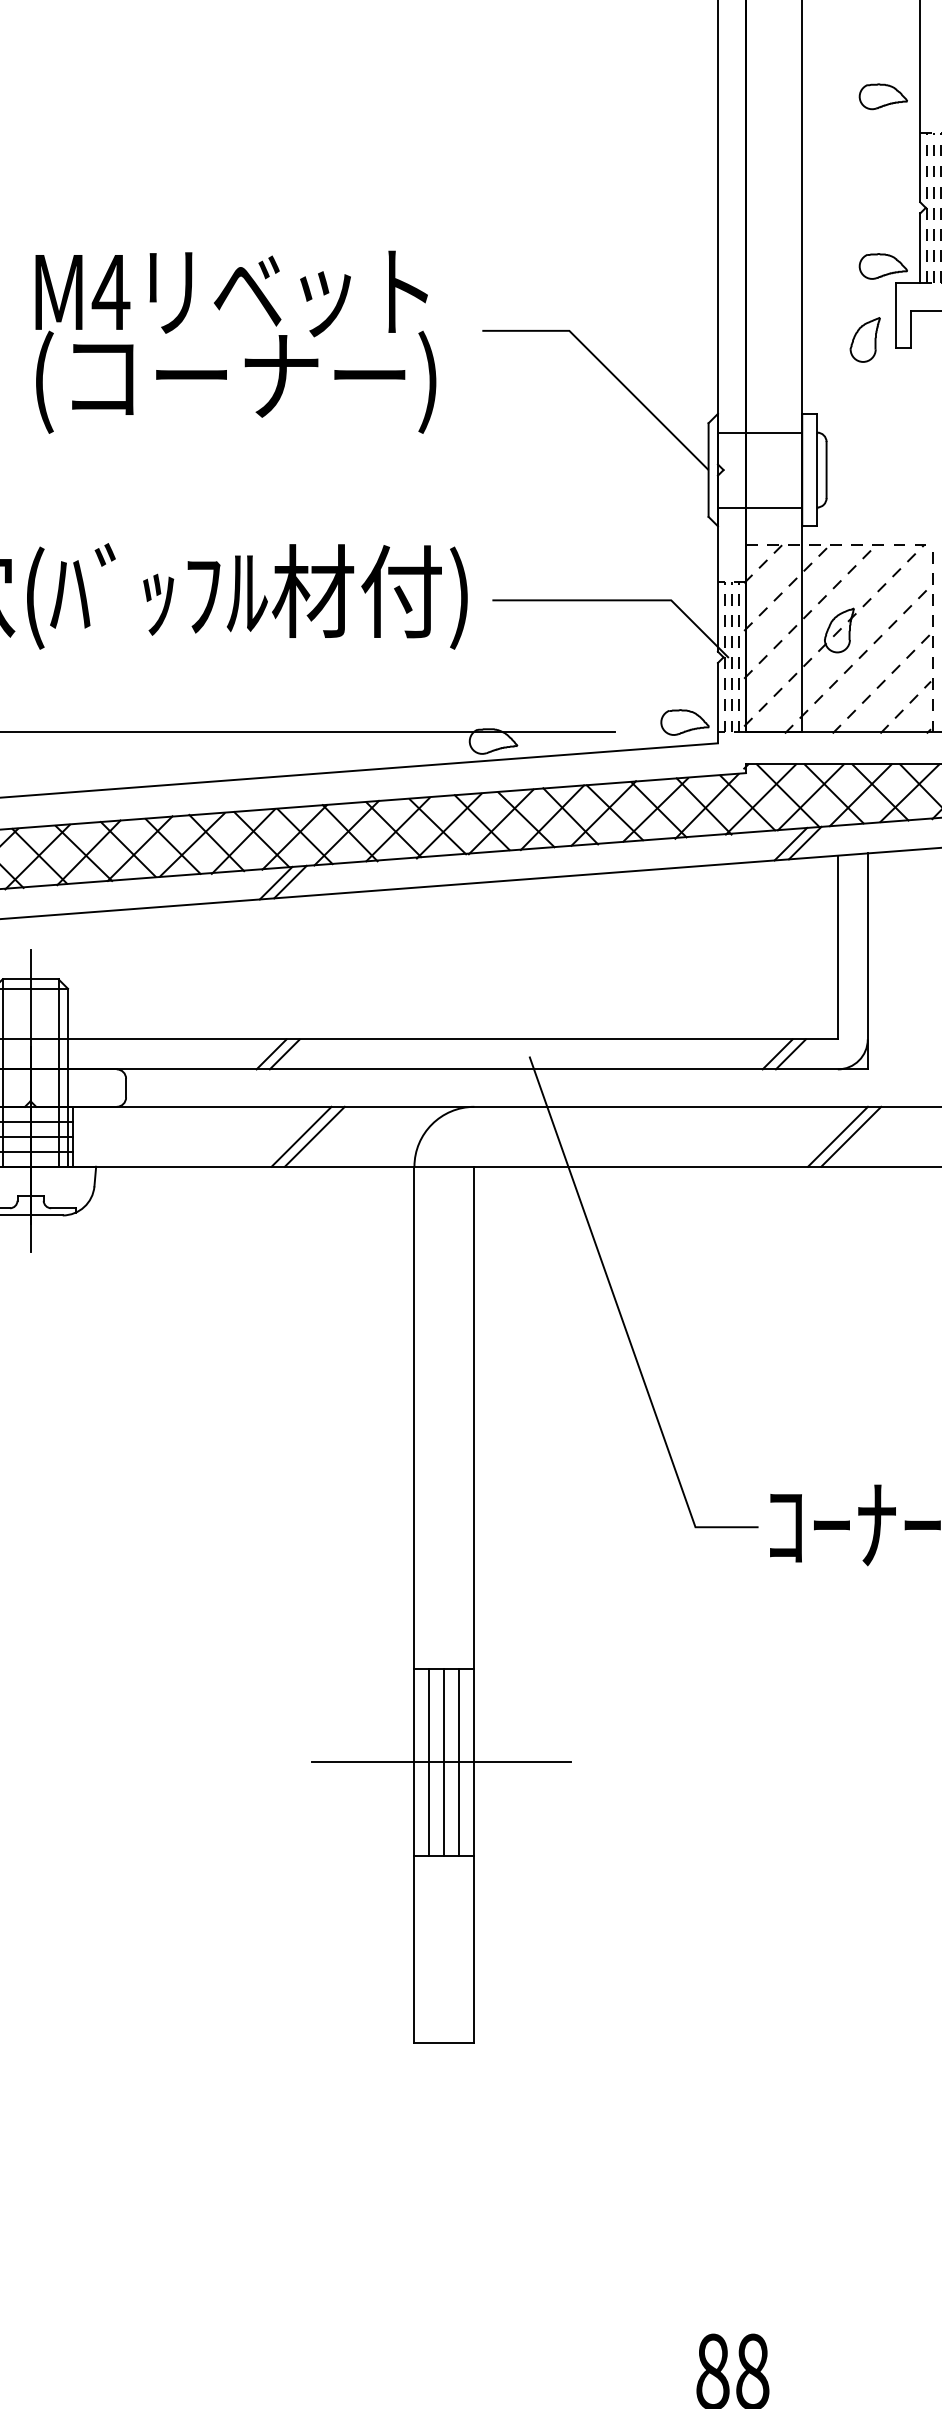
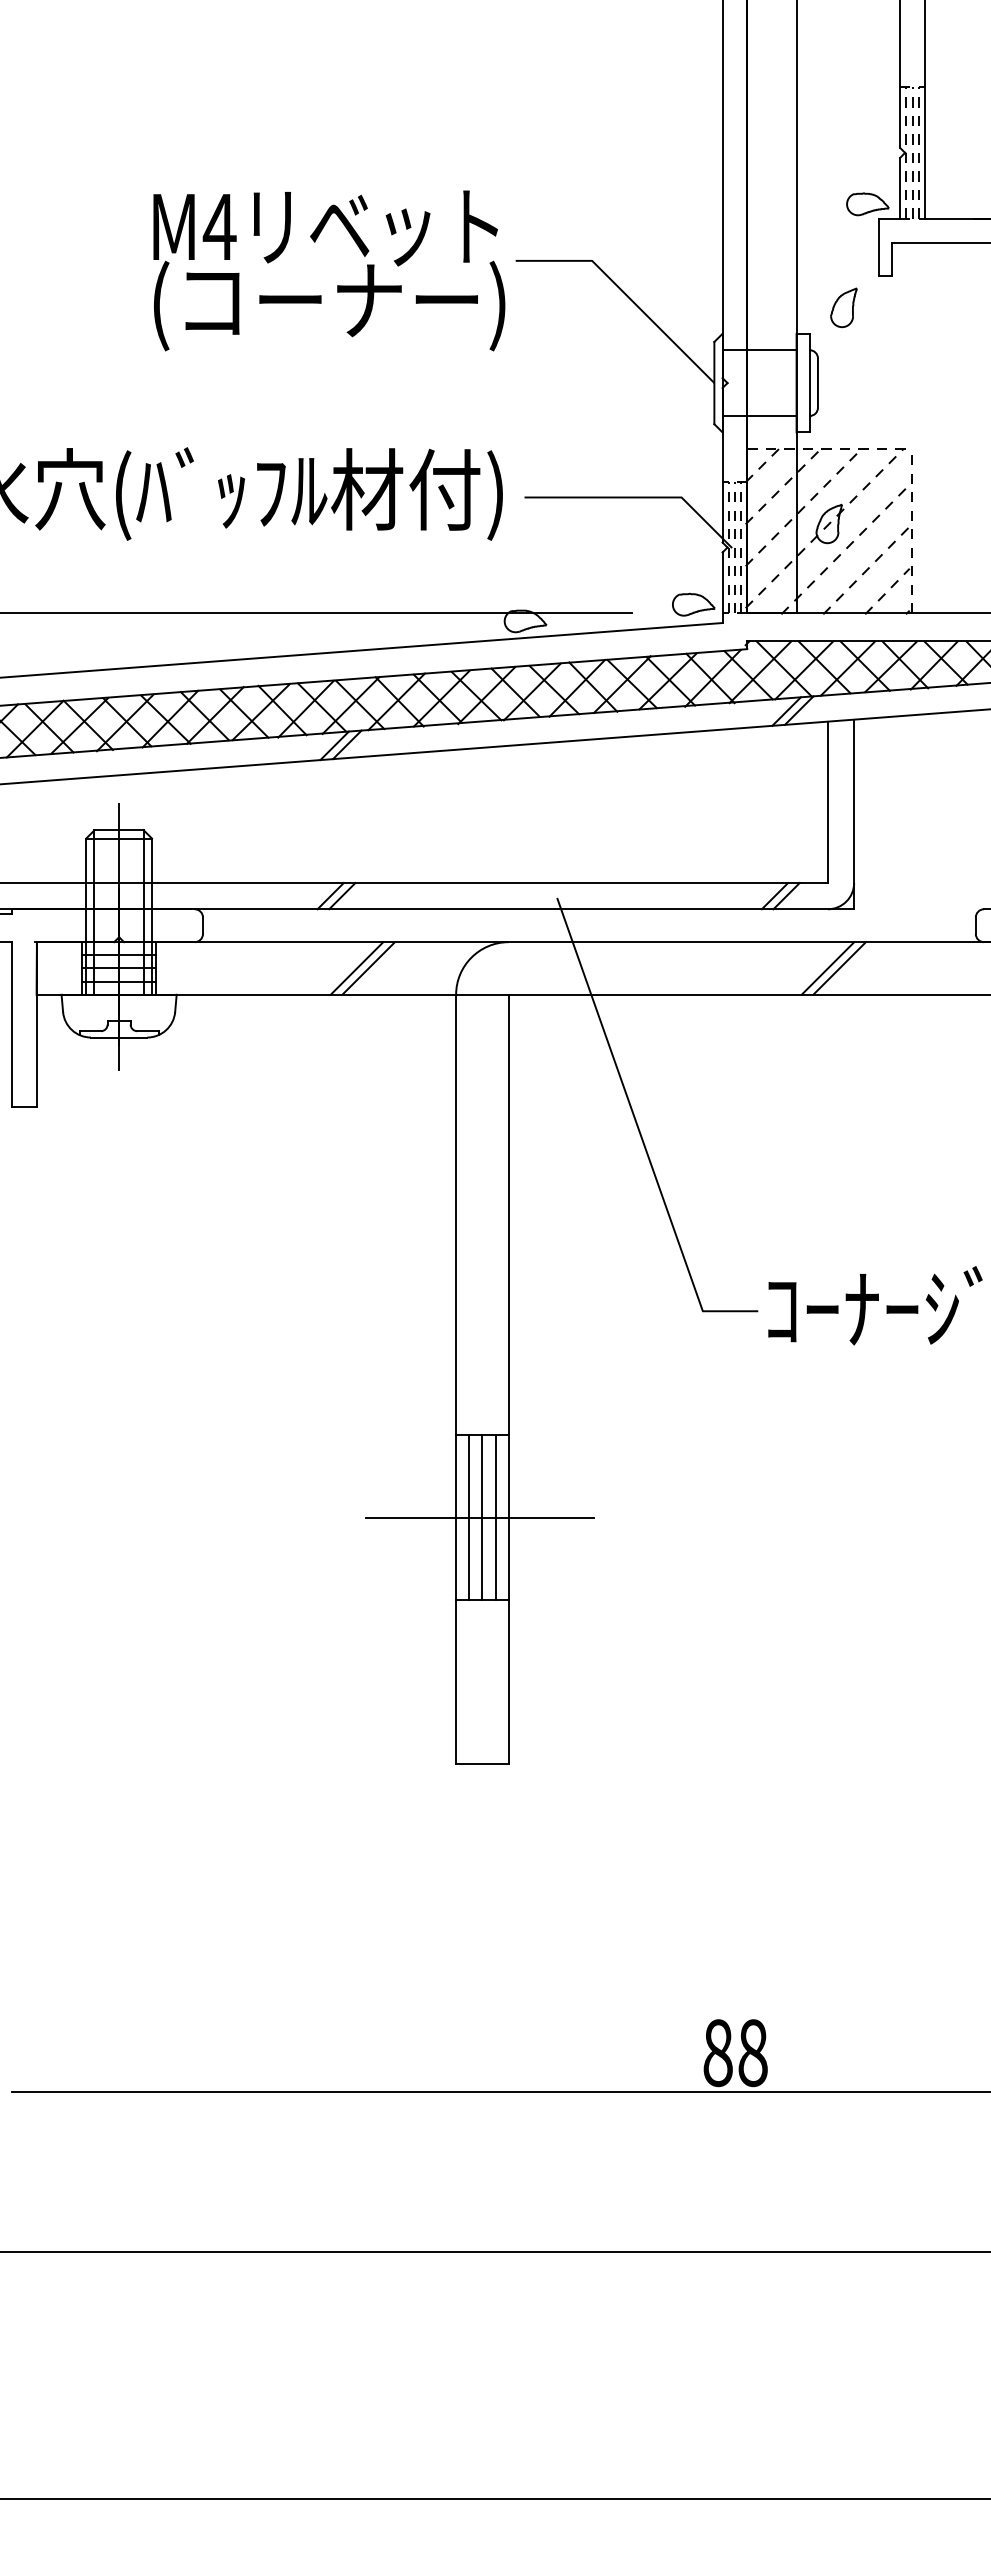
part: (882, 96) -> (867, 55), removed
part: (864, 339) -> (843, 307), moved
text: (236, 341) -> (329, 270), moved

